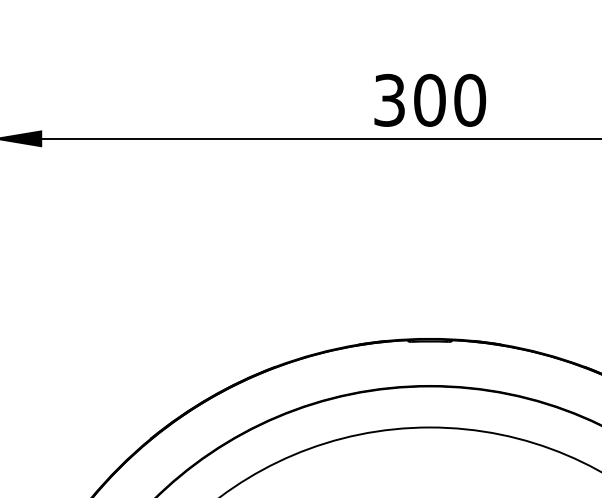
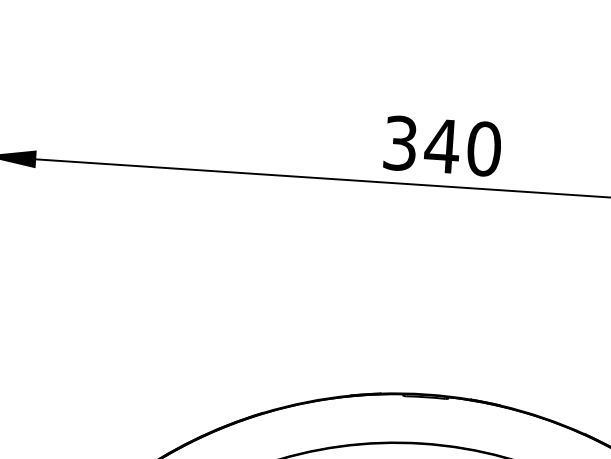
text: (429, 99) -> (442, 145), 300 -> 340

